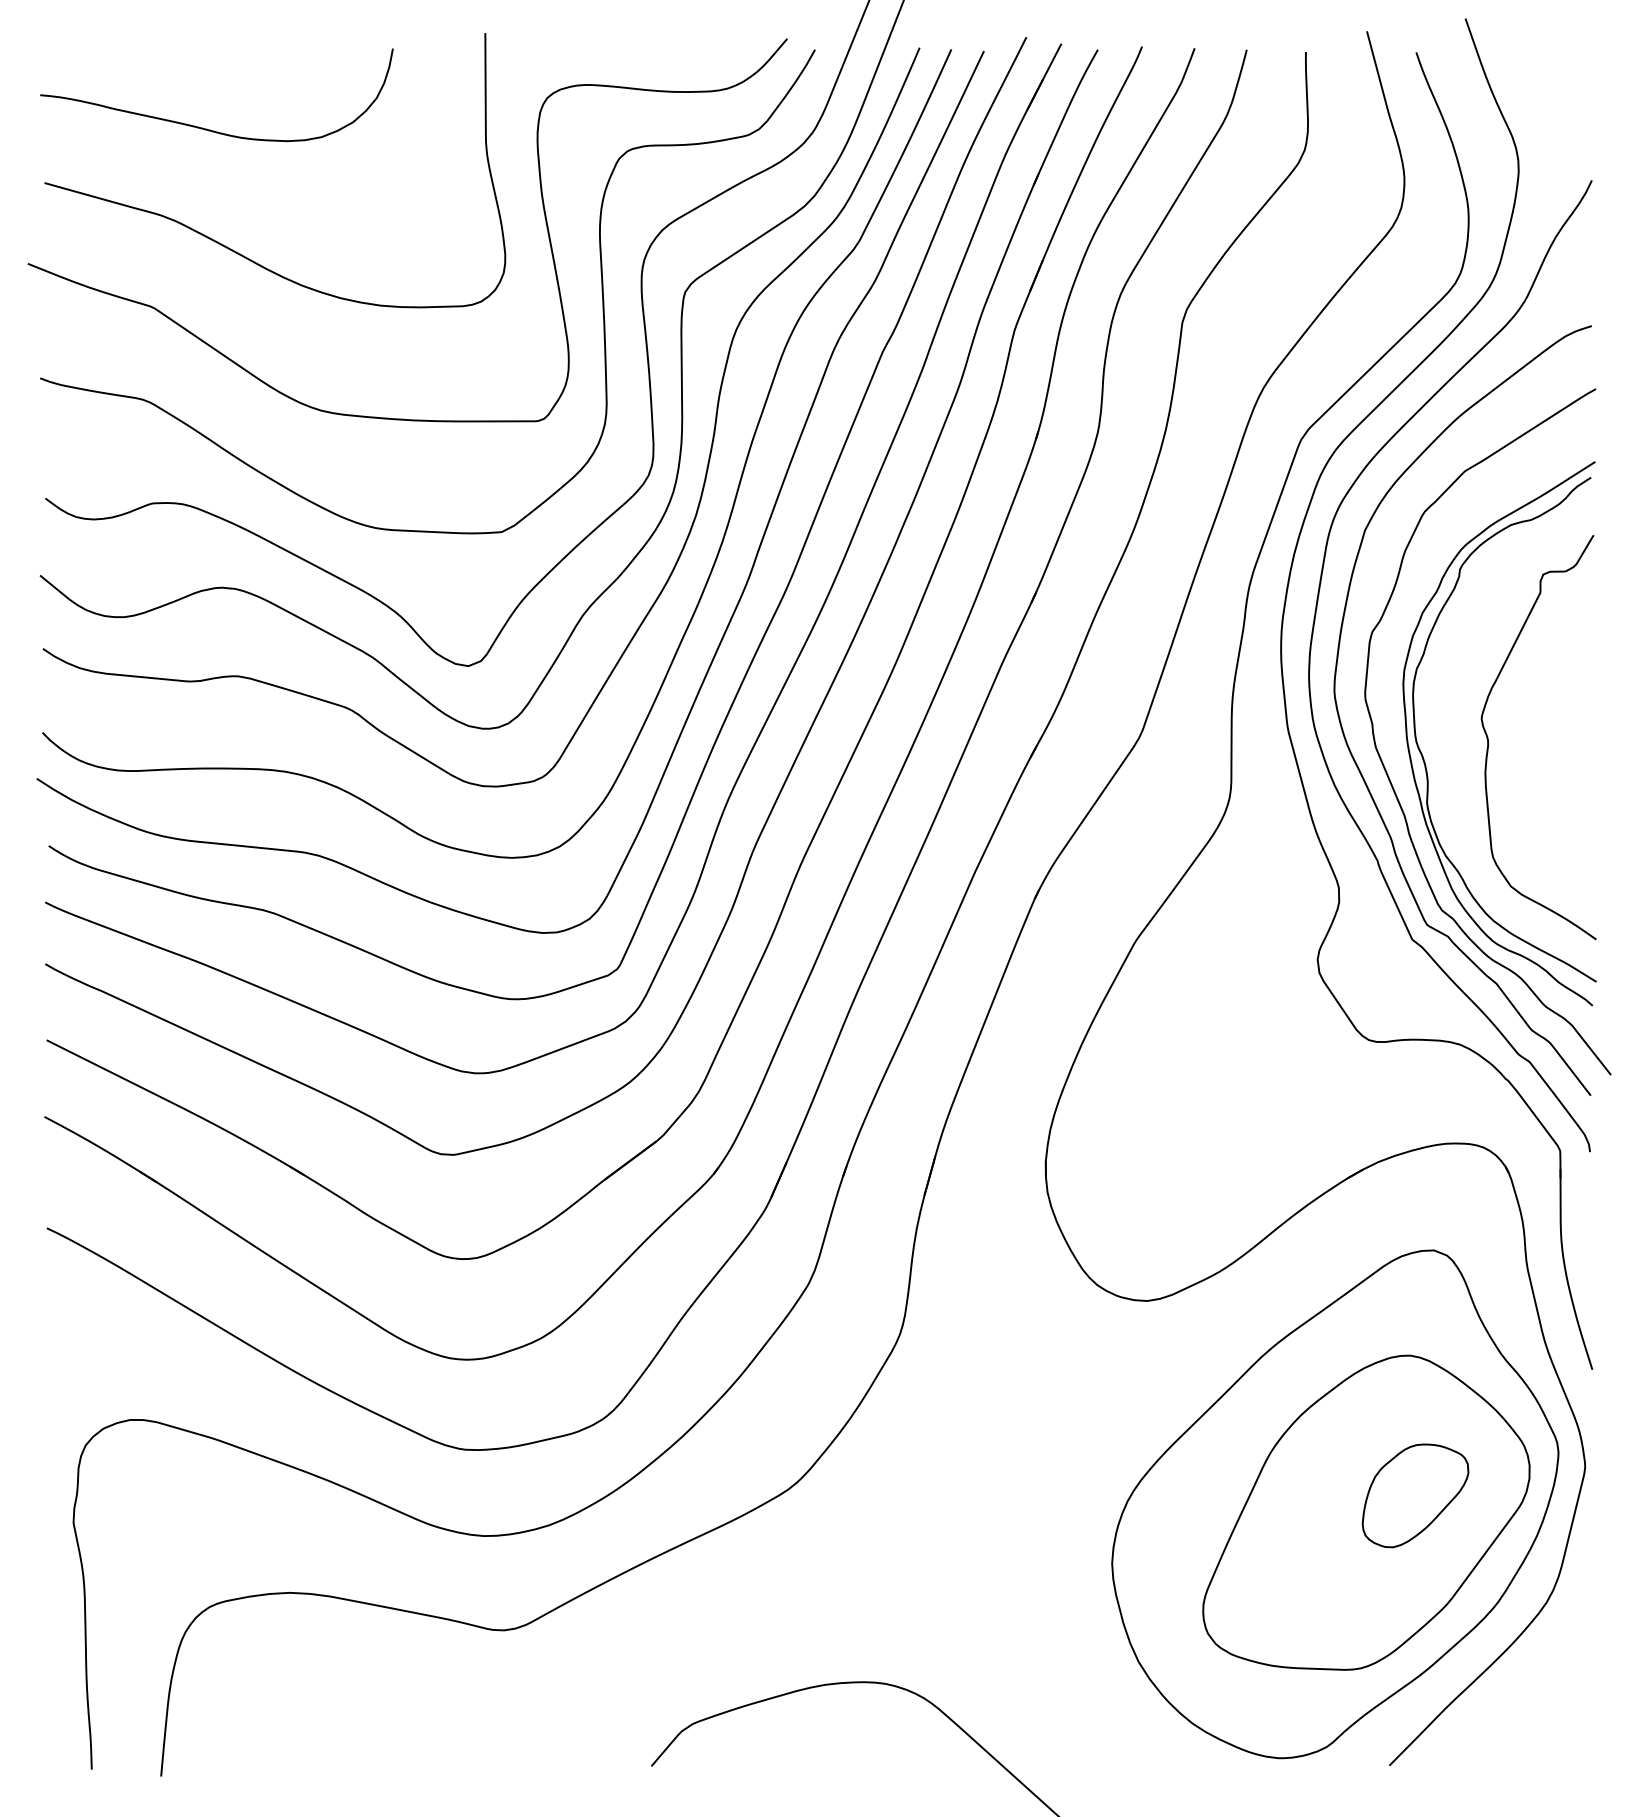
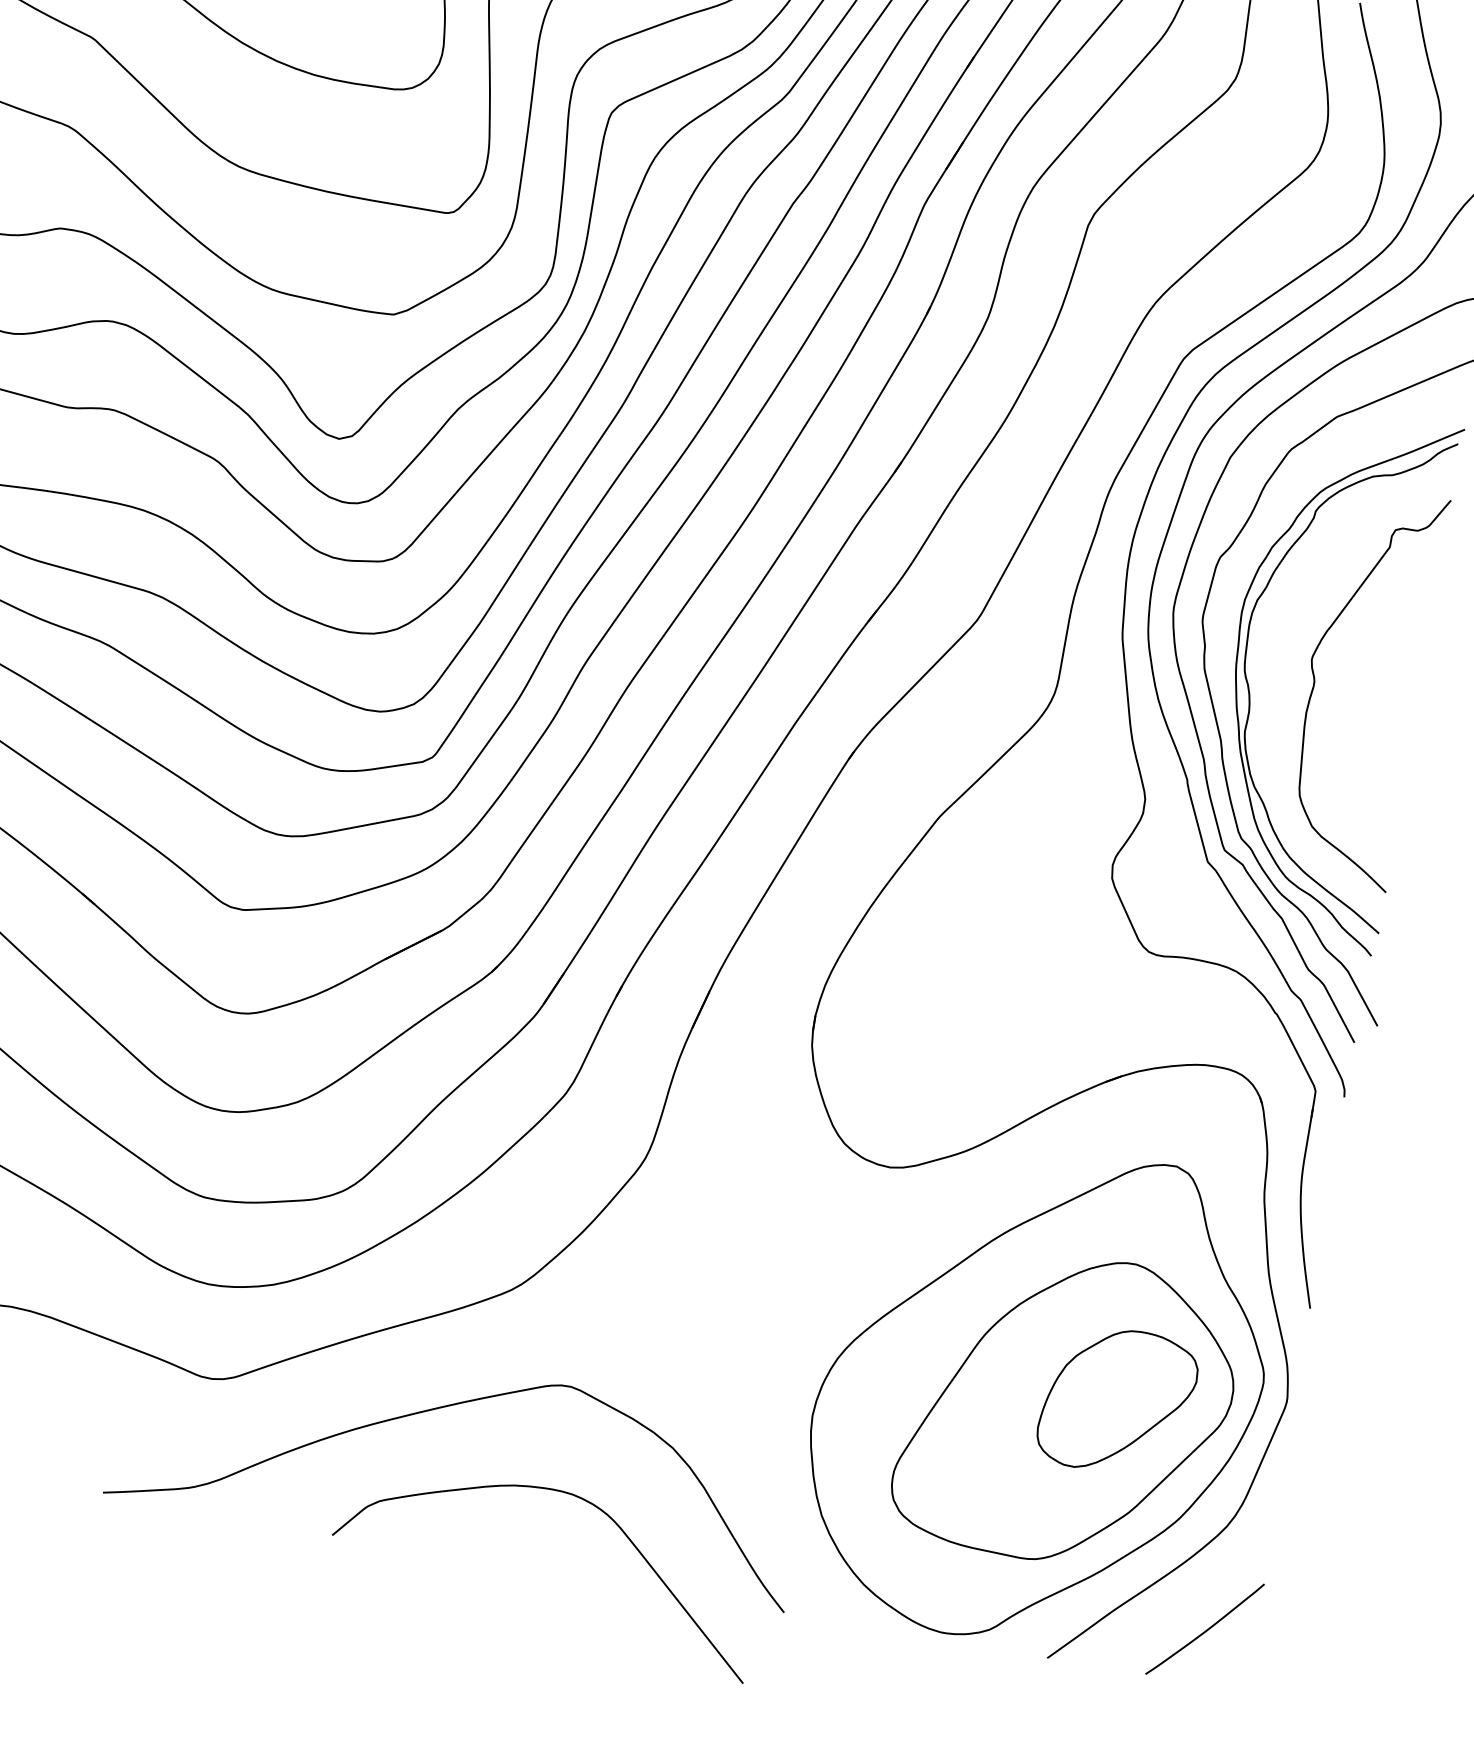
part: (1415, 1495) -> (1117, 1400), size x1.43
curve: (743, 1618) -> (446, 1407), added
curve: (1543, 1710) -> (1205, 1630), added

